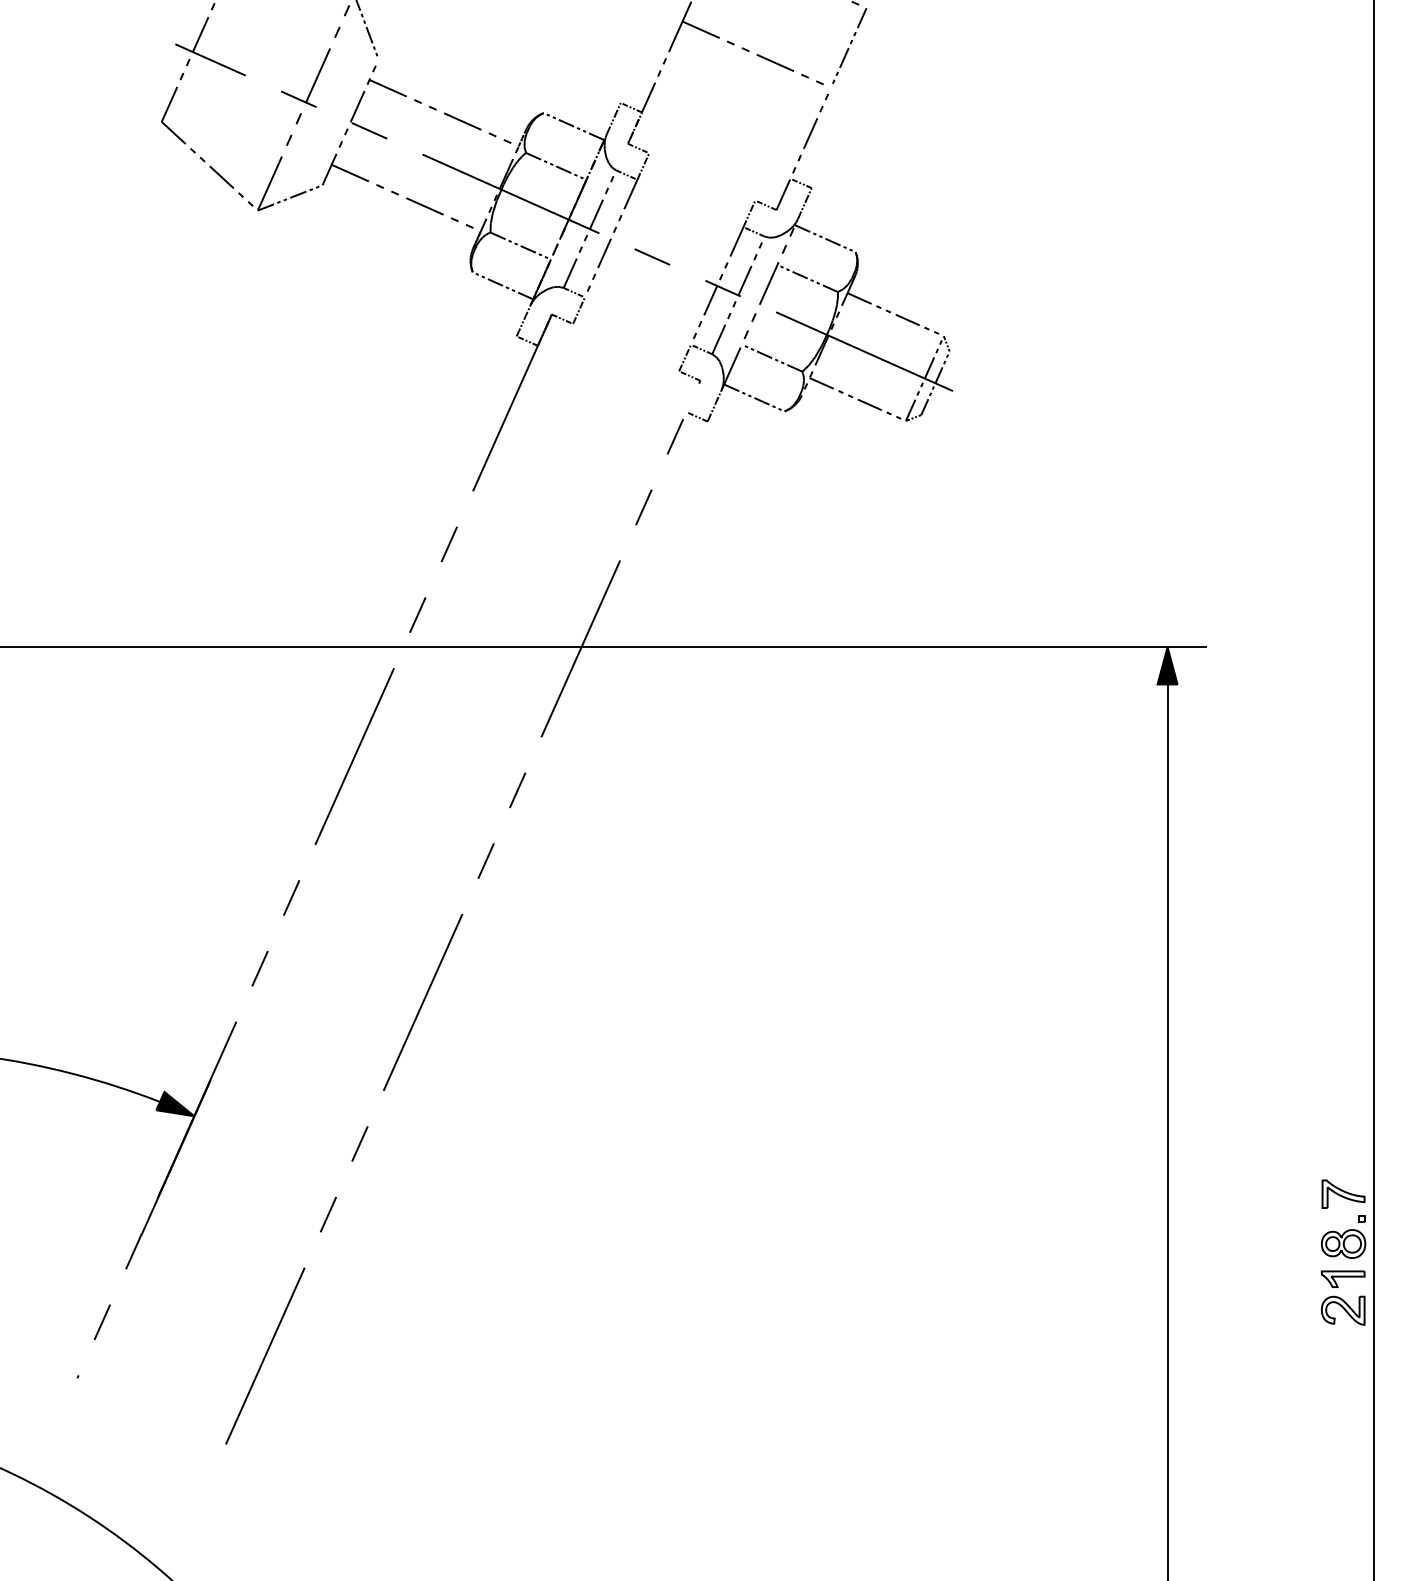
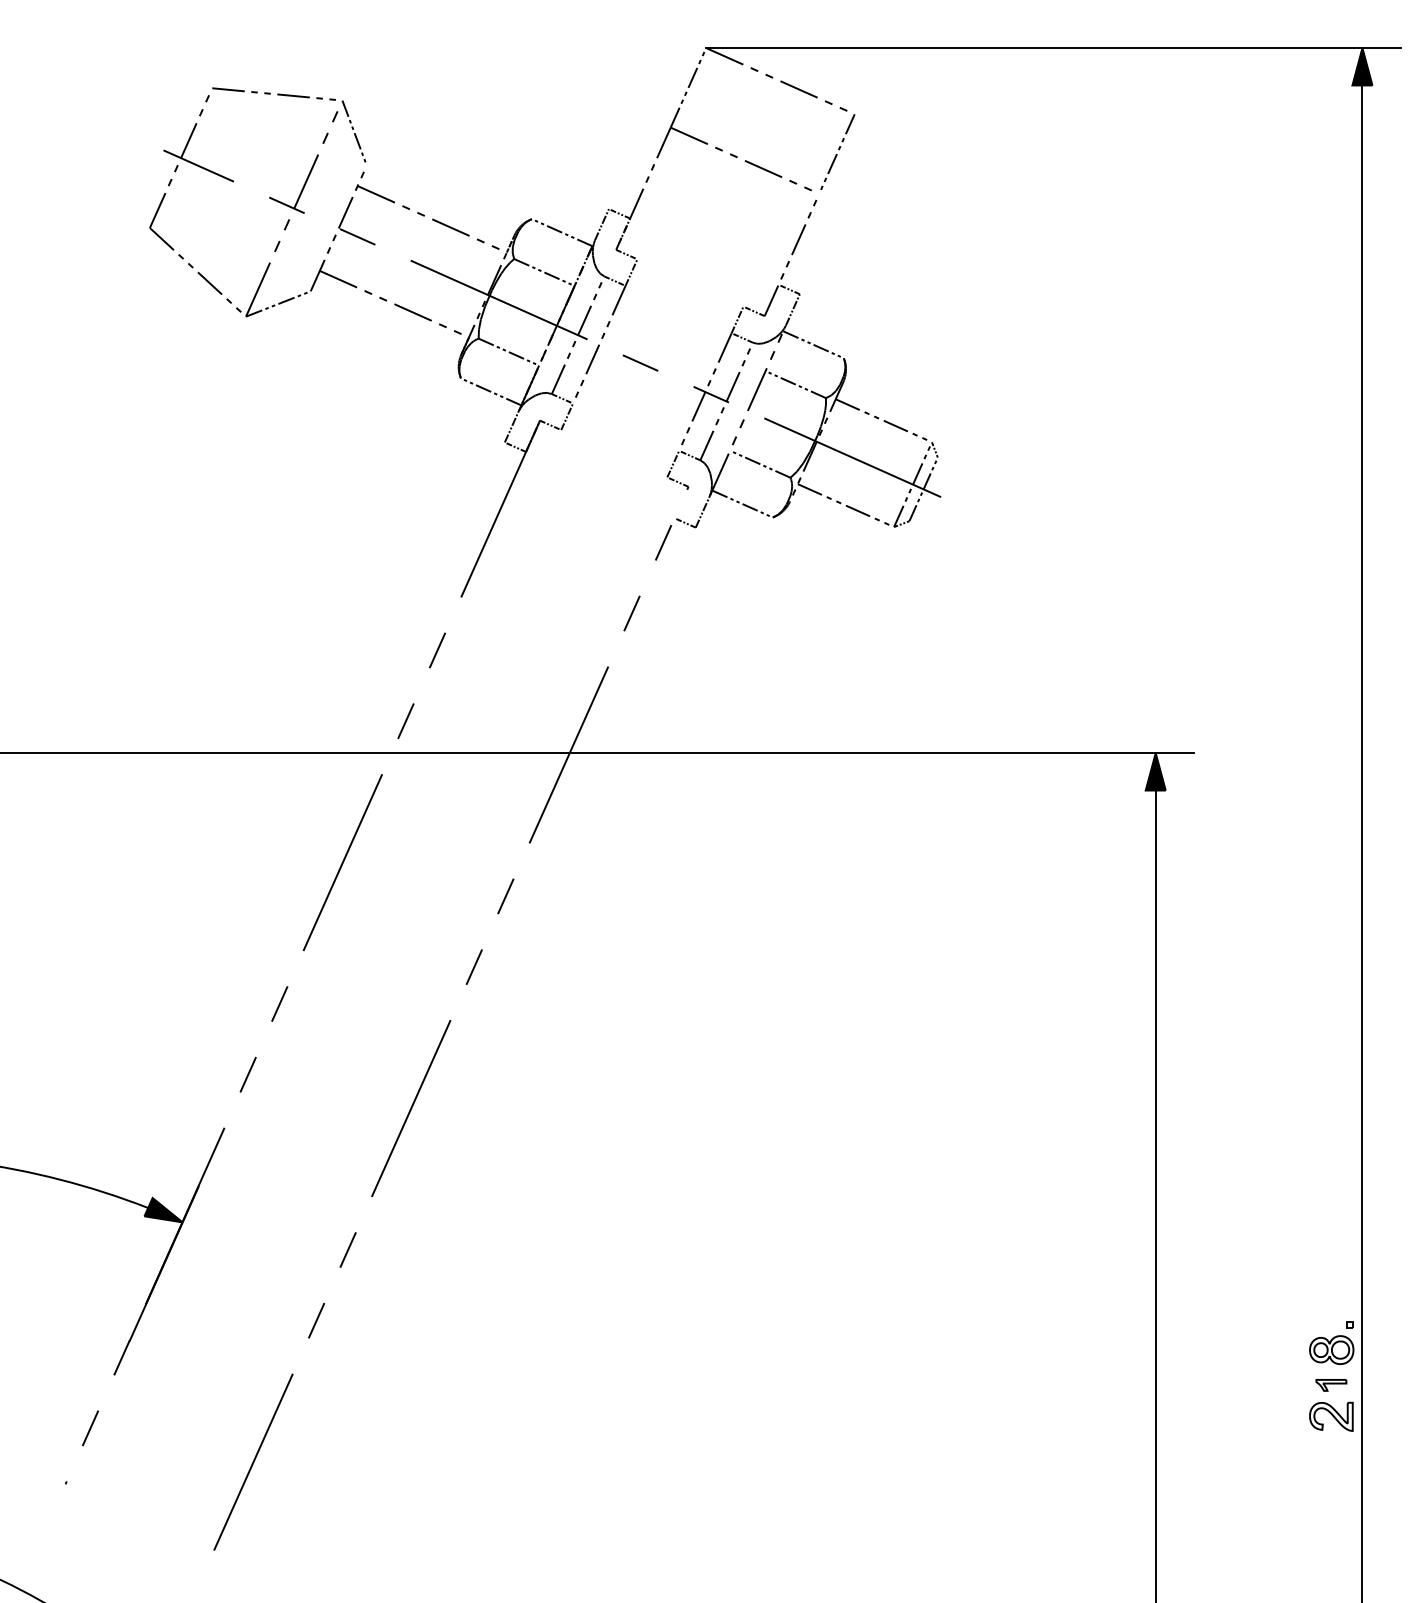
part: (1343, 1193) -> (1331, 1299), removed
part: (1343, 1279) -> (1331, 1385), size x0.7

